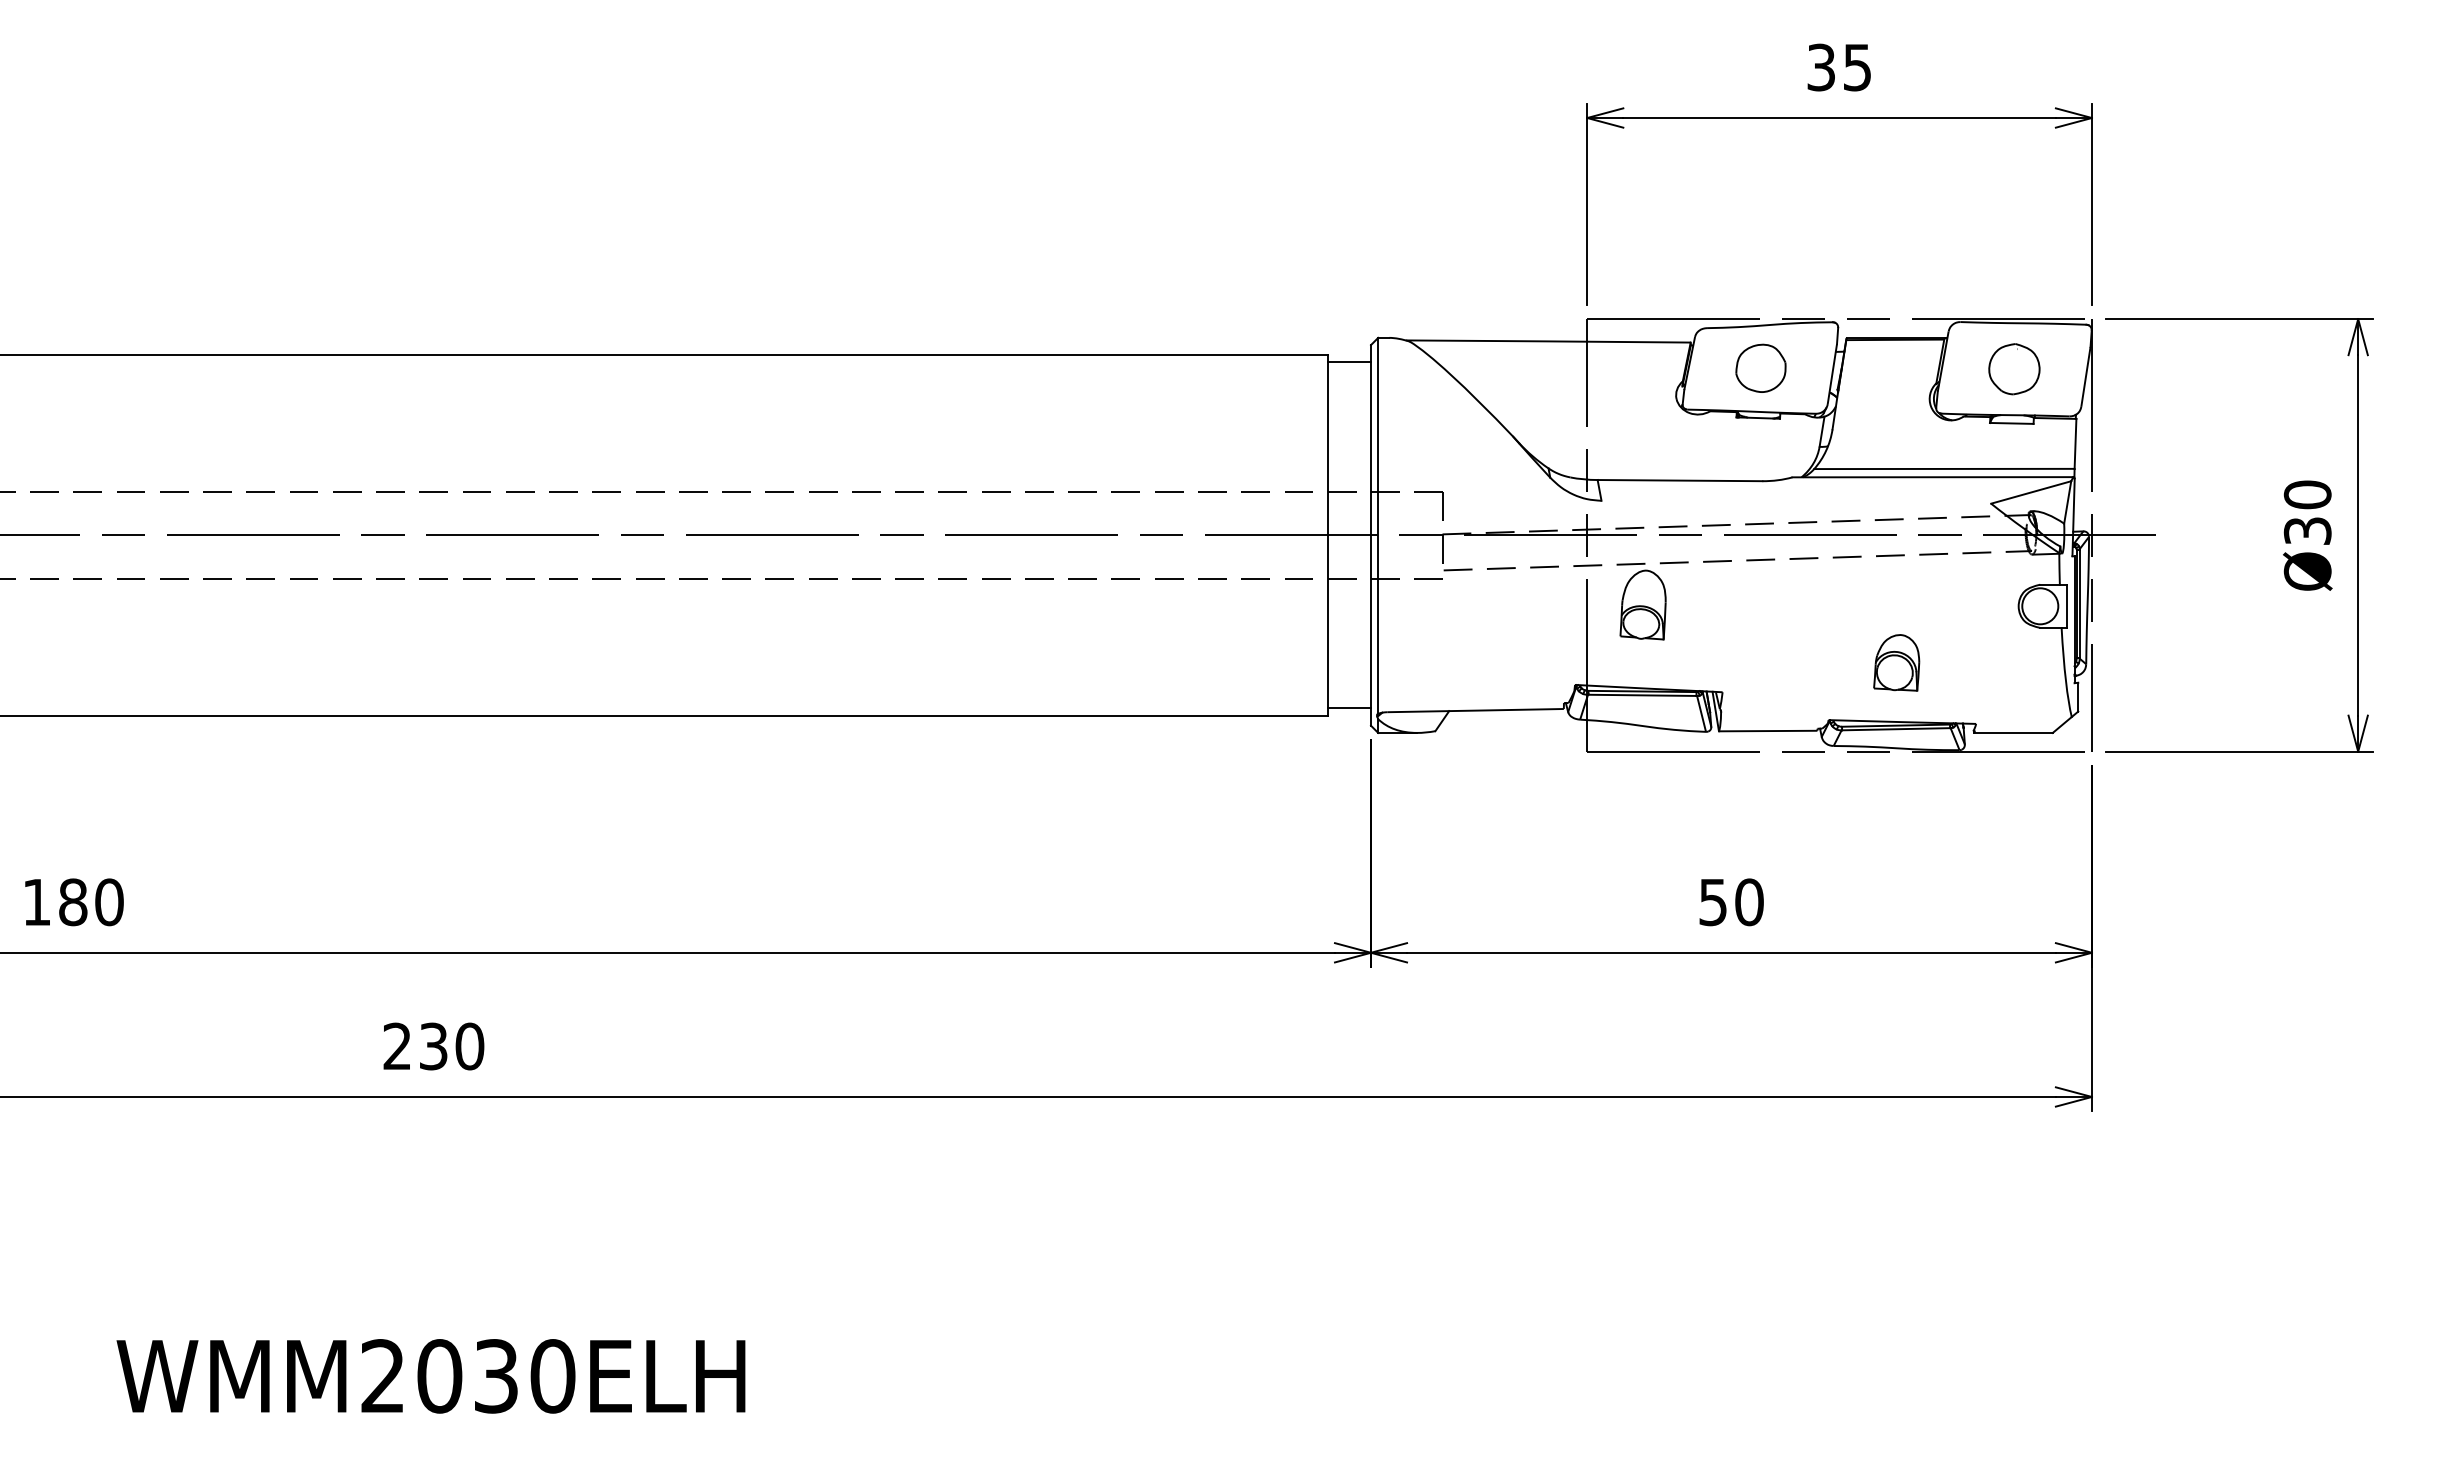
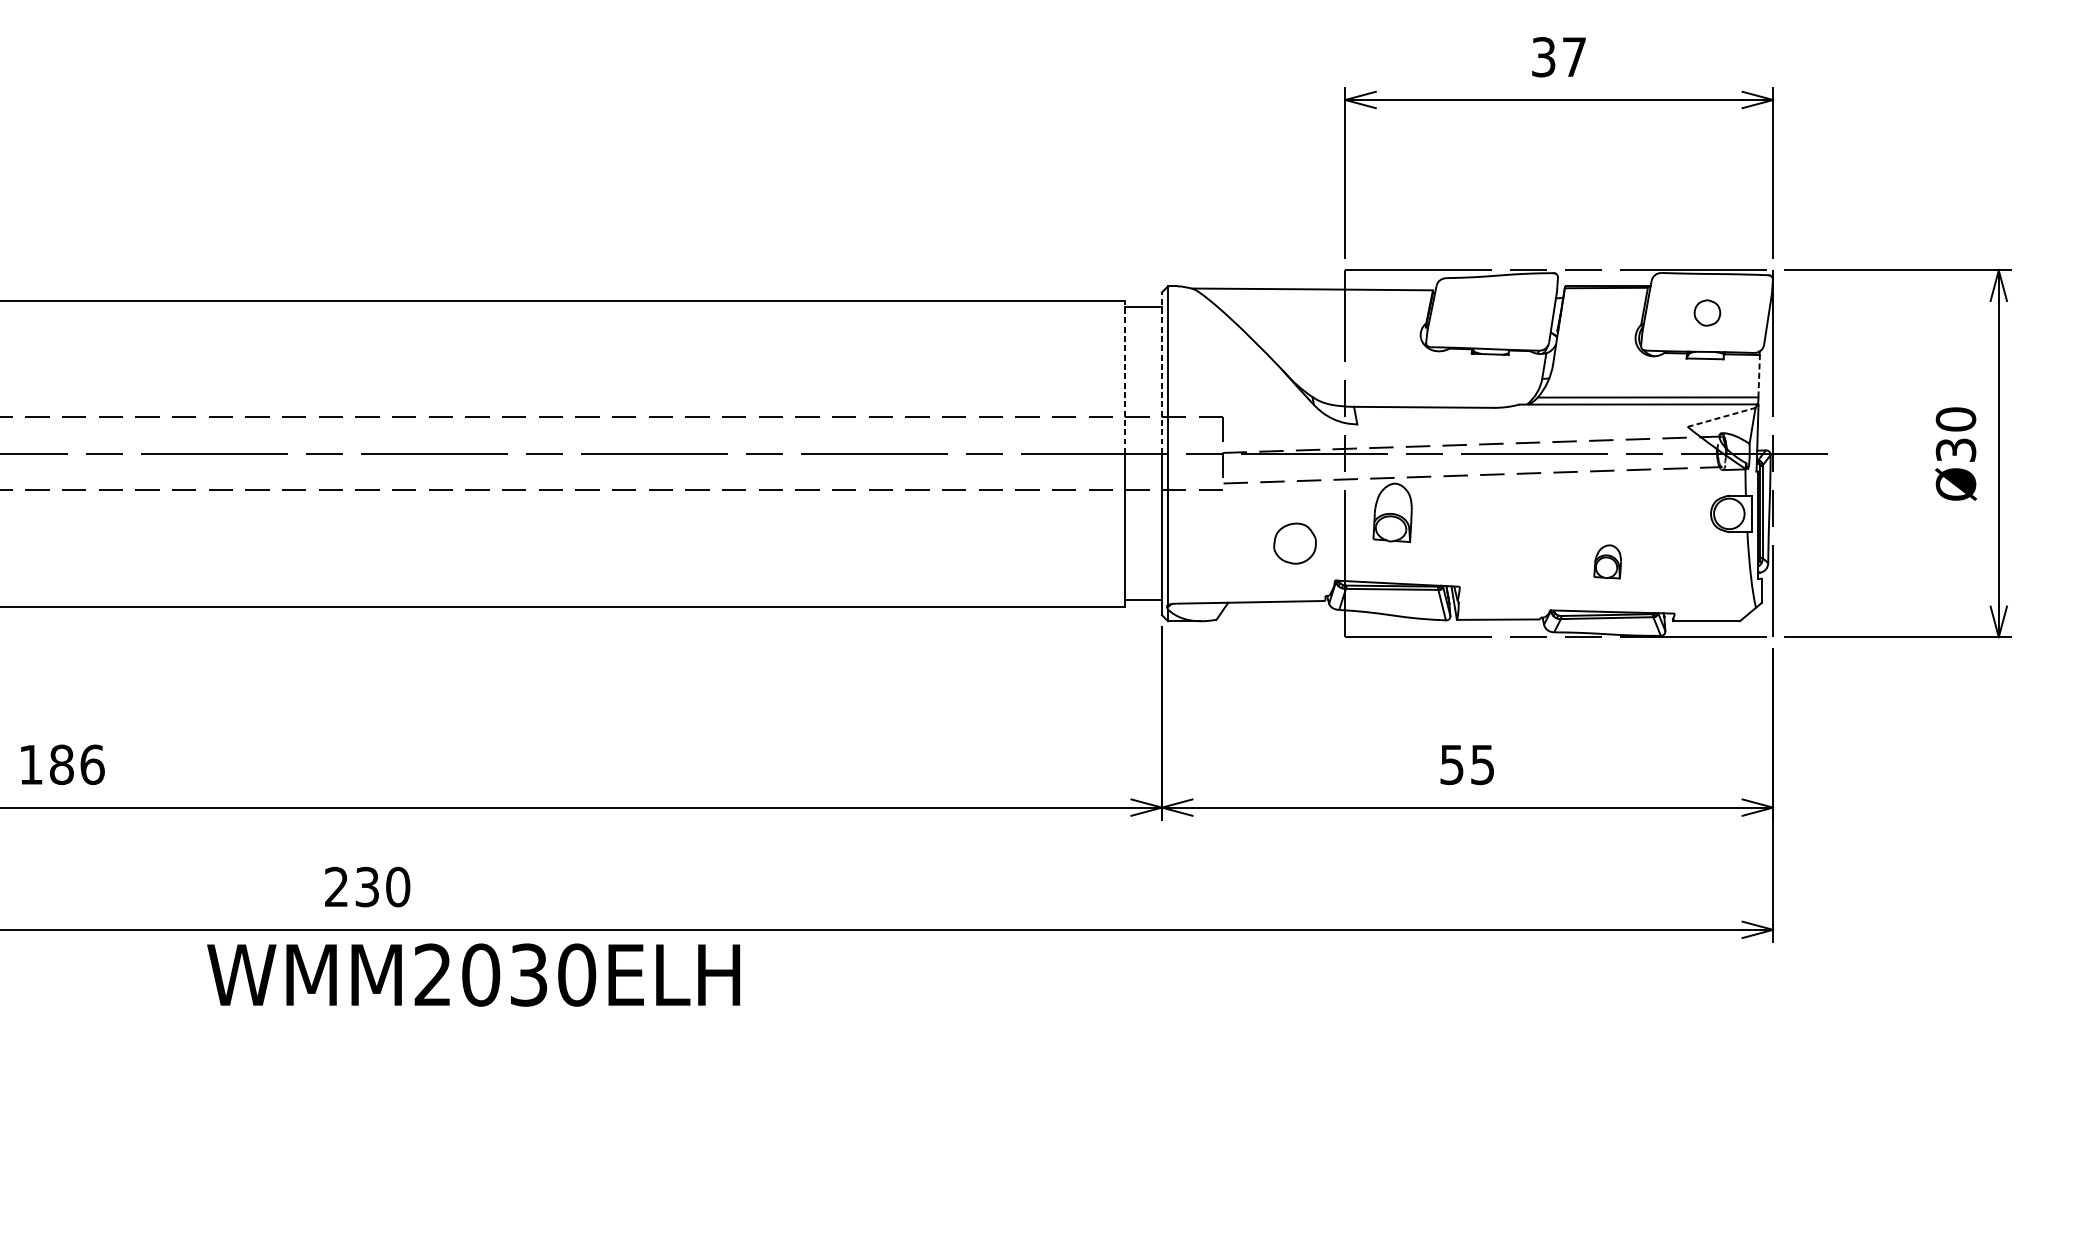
text: (1857, 67) -> (1574, 57), 35 -> 37
part: (1760, 367) -> (1294, 542), moved
part: (2014, 369) -> (1707, 313), size x0.6
line: (1371, 439) -> (1162, 372), solid -> dashed
line: (2075, 443) -> (1759, 375), solid -> dashed
line: (1327, 444) -> (1125, 376), solid -> dashed
line: (2031, 492) -> (1721, 417), solid -> dashed
part: (1896, 662) -> (1607, 561), size x0.7
text: (109, 902) -> (92, 764), 180 -> 186
text: (1749, 902) -> (1482, 764), 50 -> 55
text: (430, 1376) -> (473, 975), moved

